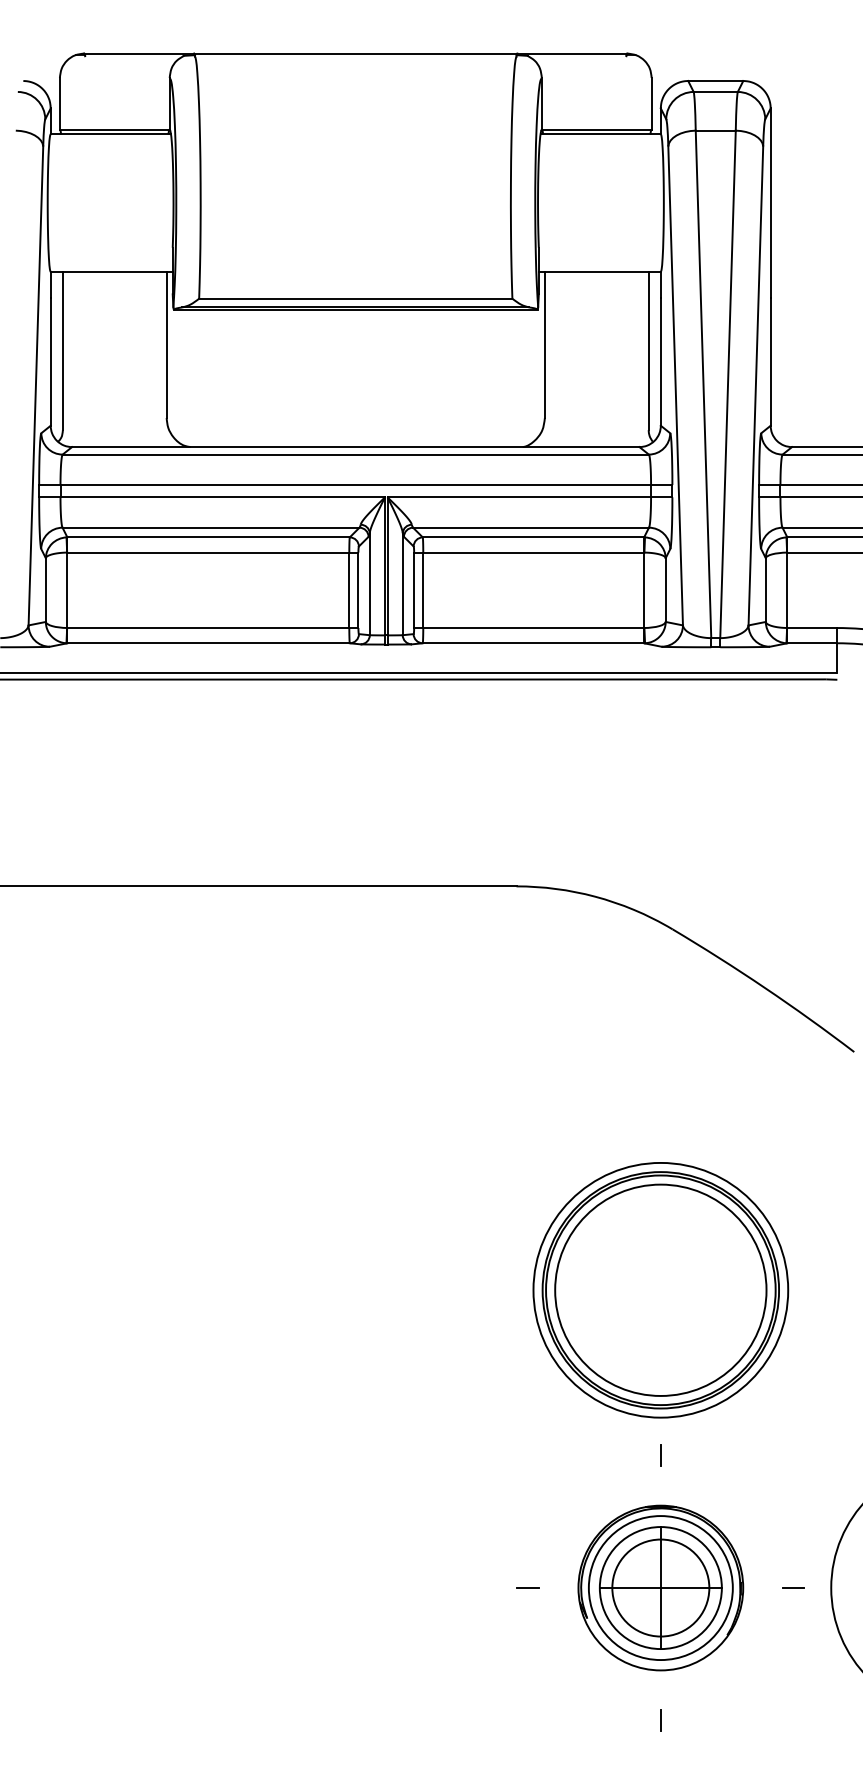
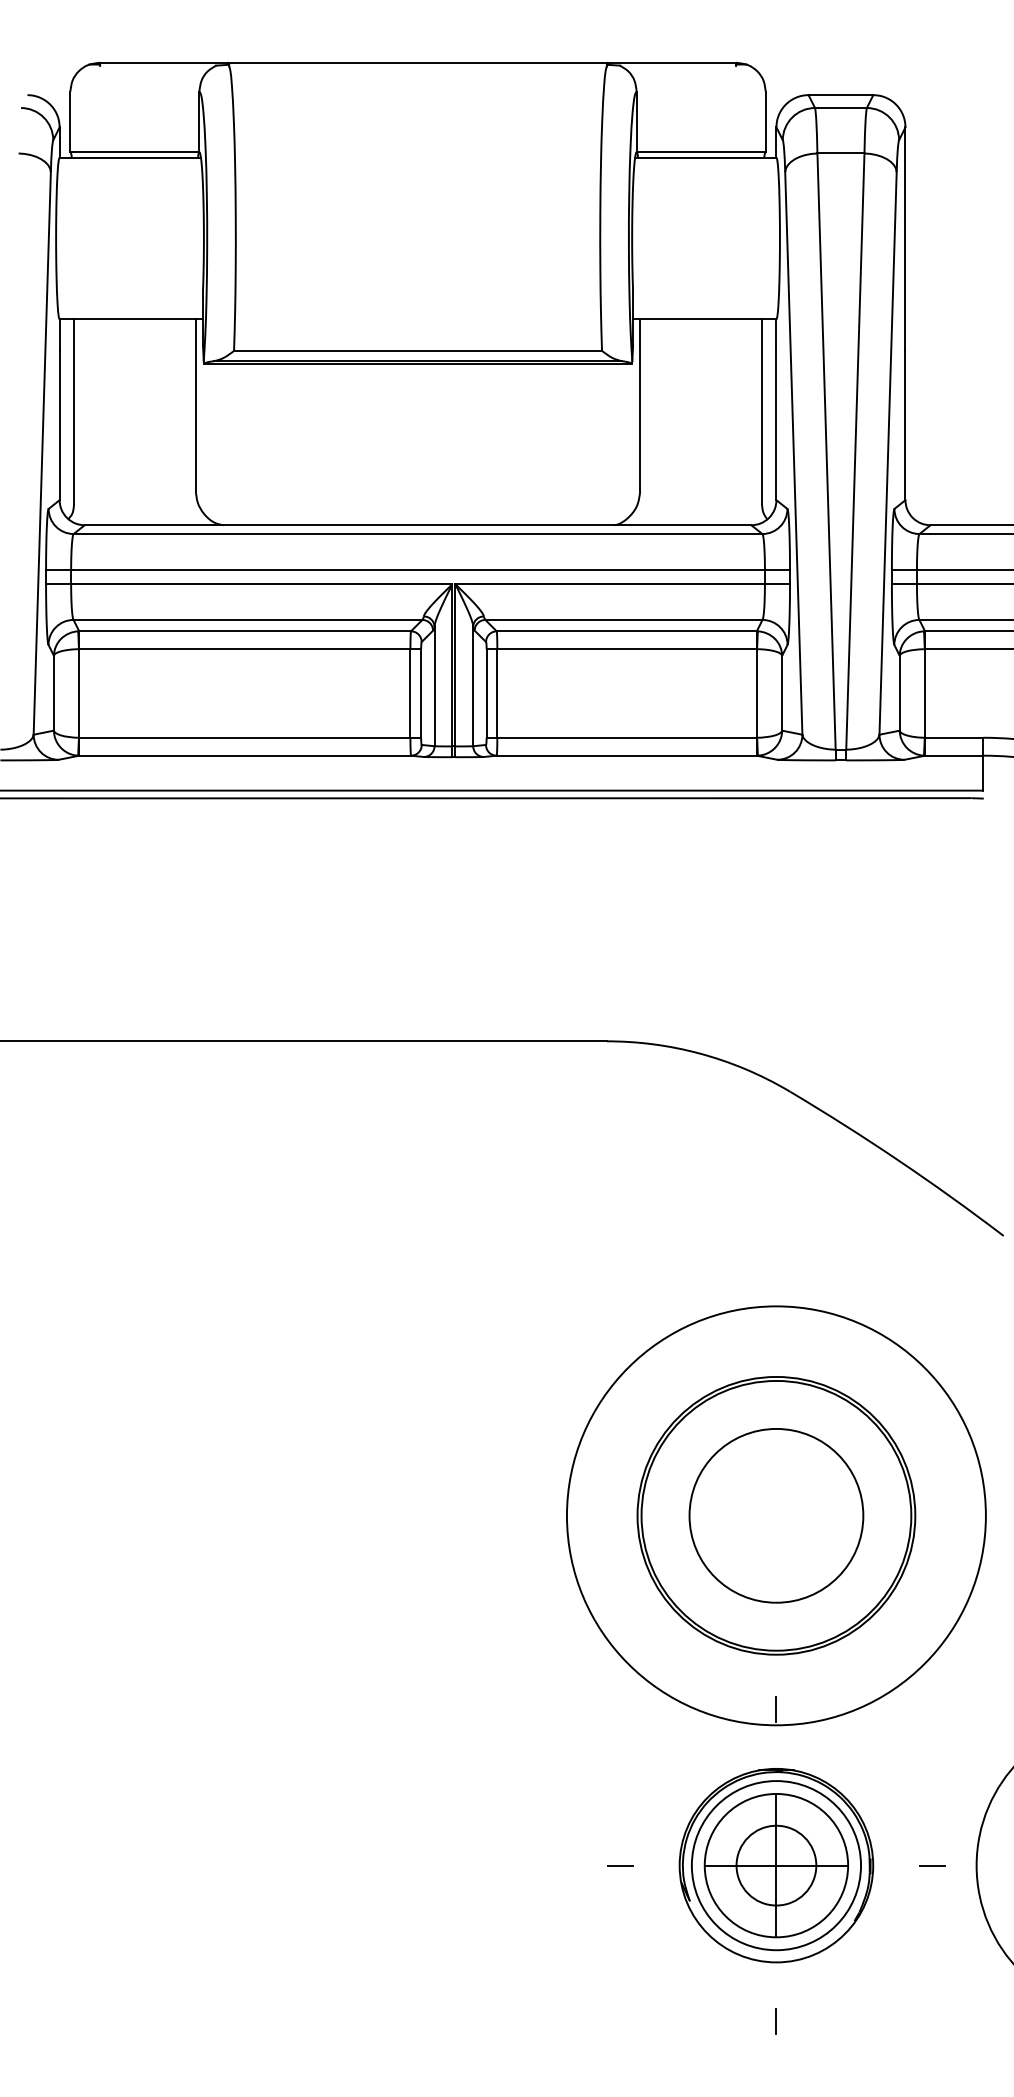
circle: (660, 1290) -> (776, 1515), size x0.7
circle: (660, 1290) -> (776, 1515), size x1.4
circle: (660, 1587) -> (776, 1865), size x0.7

